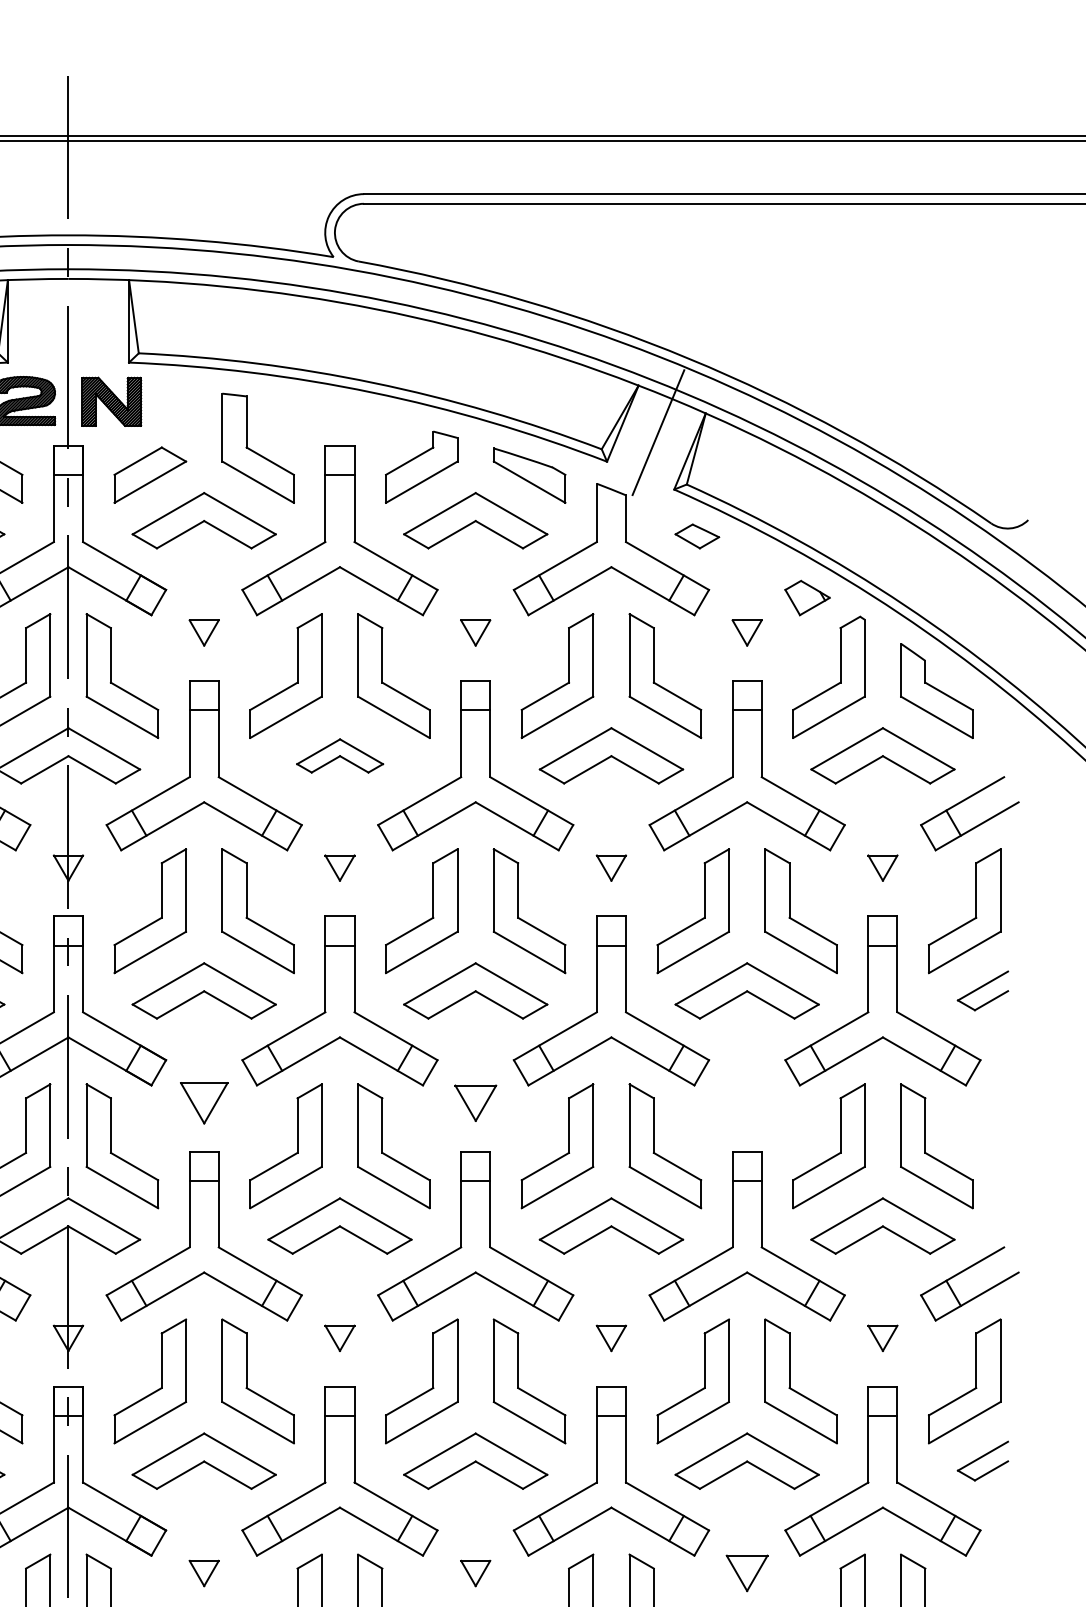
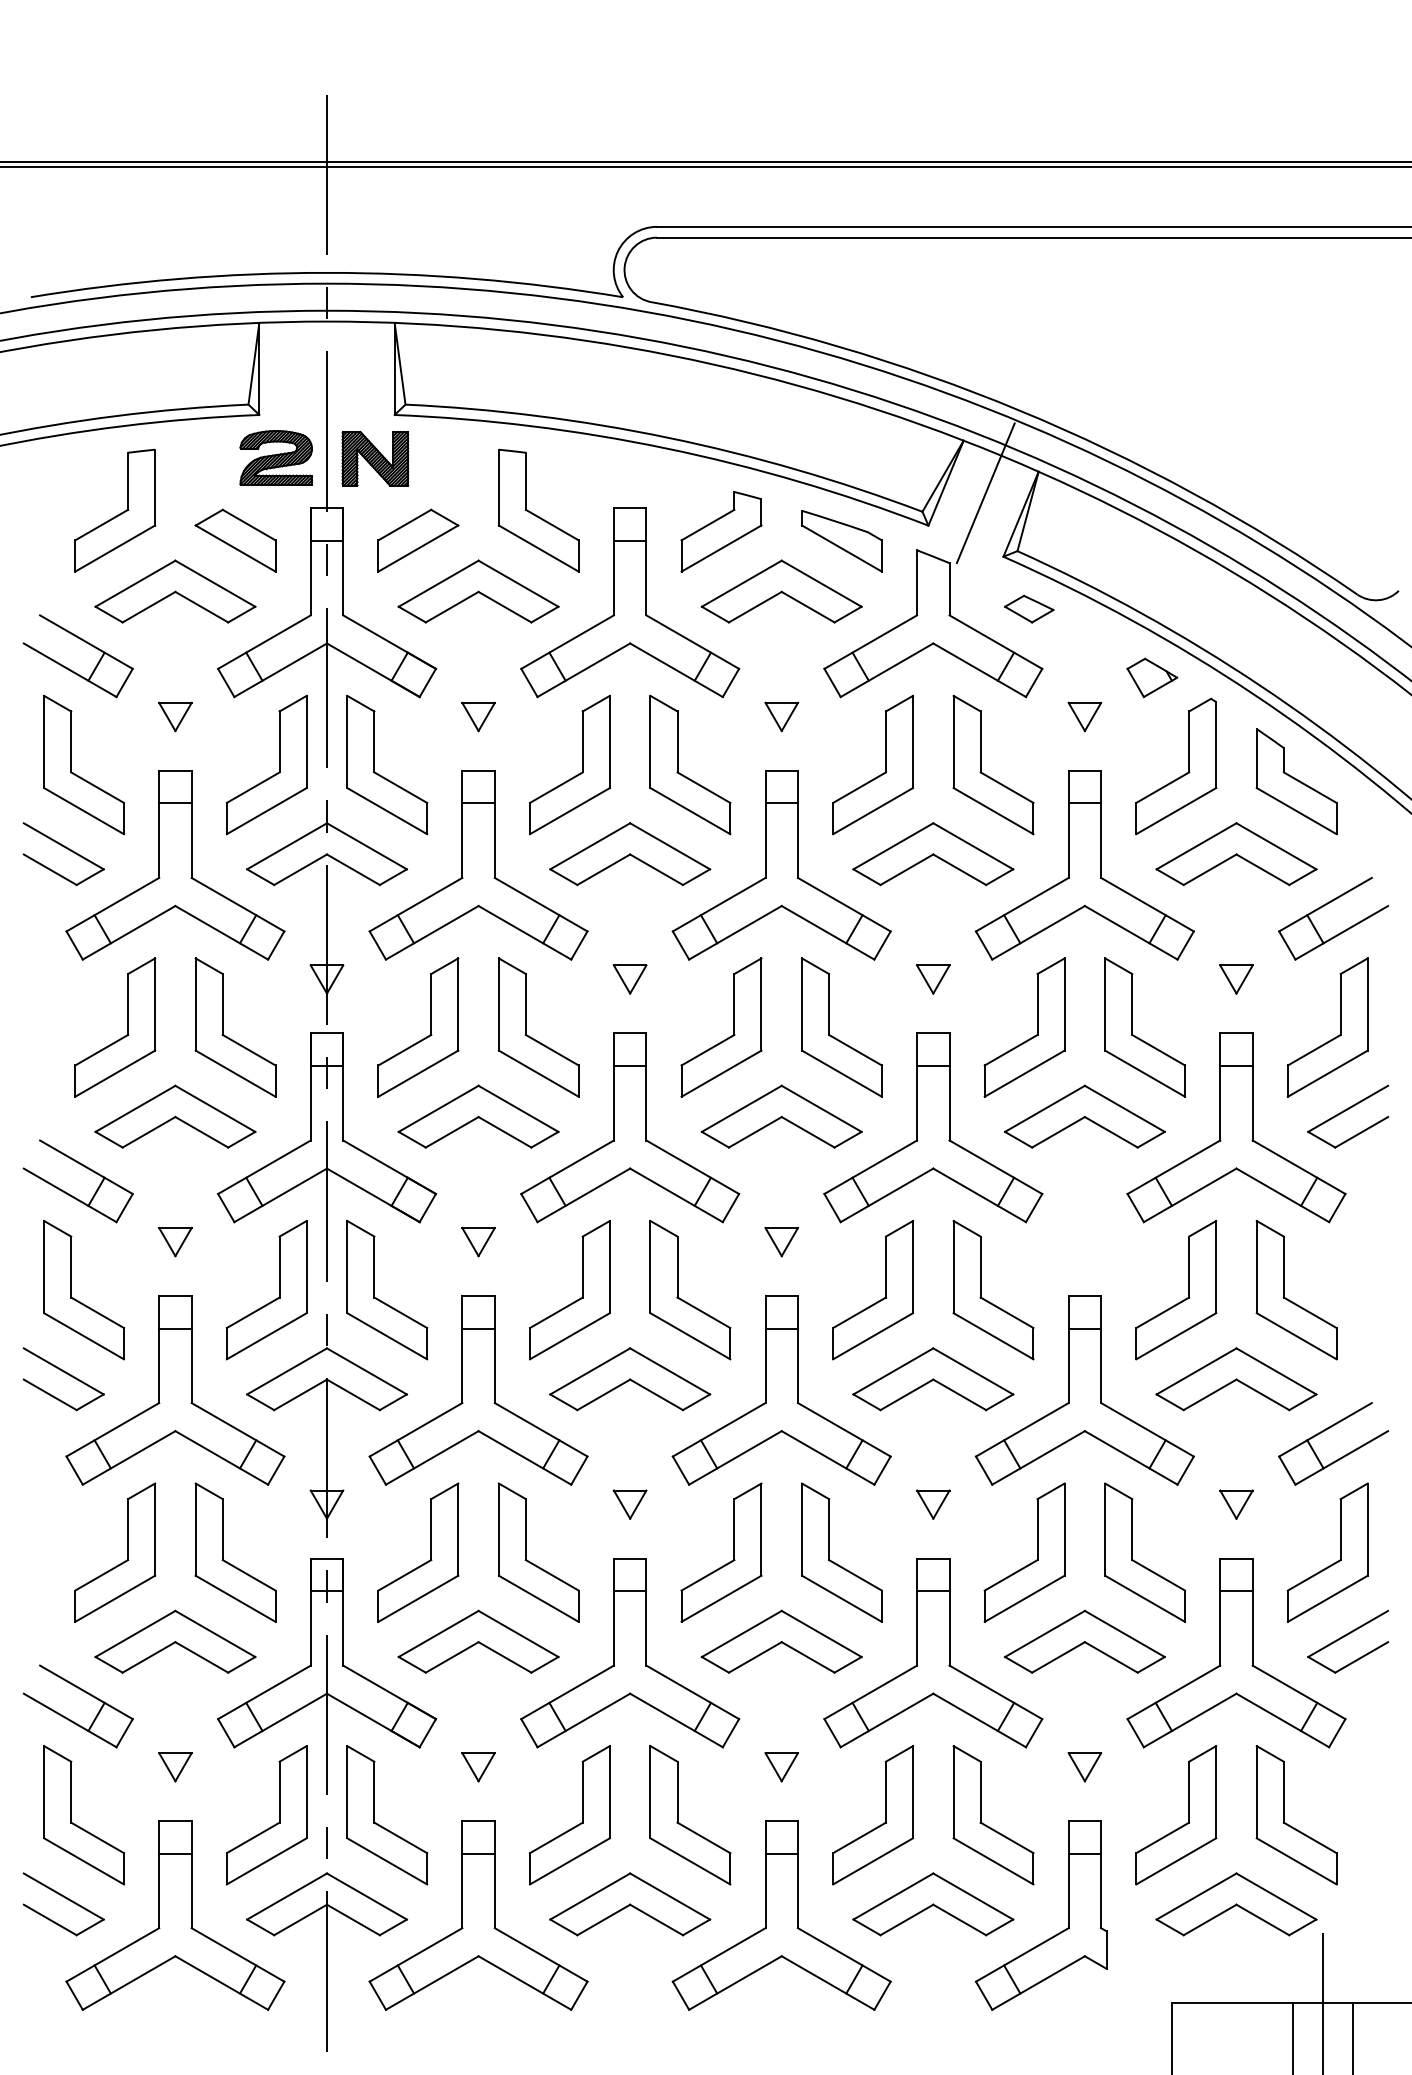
part: (340, 756) -> (630, 854), size x1.67
part: (983, 990) -> (1348, 1116), size x1.43
part: (204, 1102) -> (478, 1241), size x0.62
part: (475, 1102) -> (781, 1241), size x0.71
part: (983, 1460) -> (1348, 1641), size x1.43
part: (746, 1573) -> (1084, 1767), size x0.71

